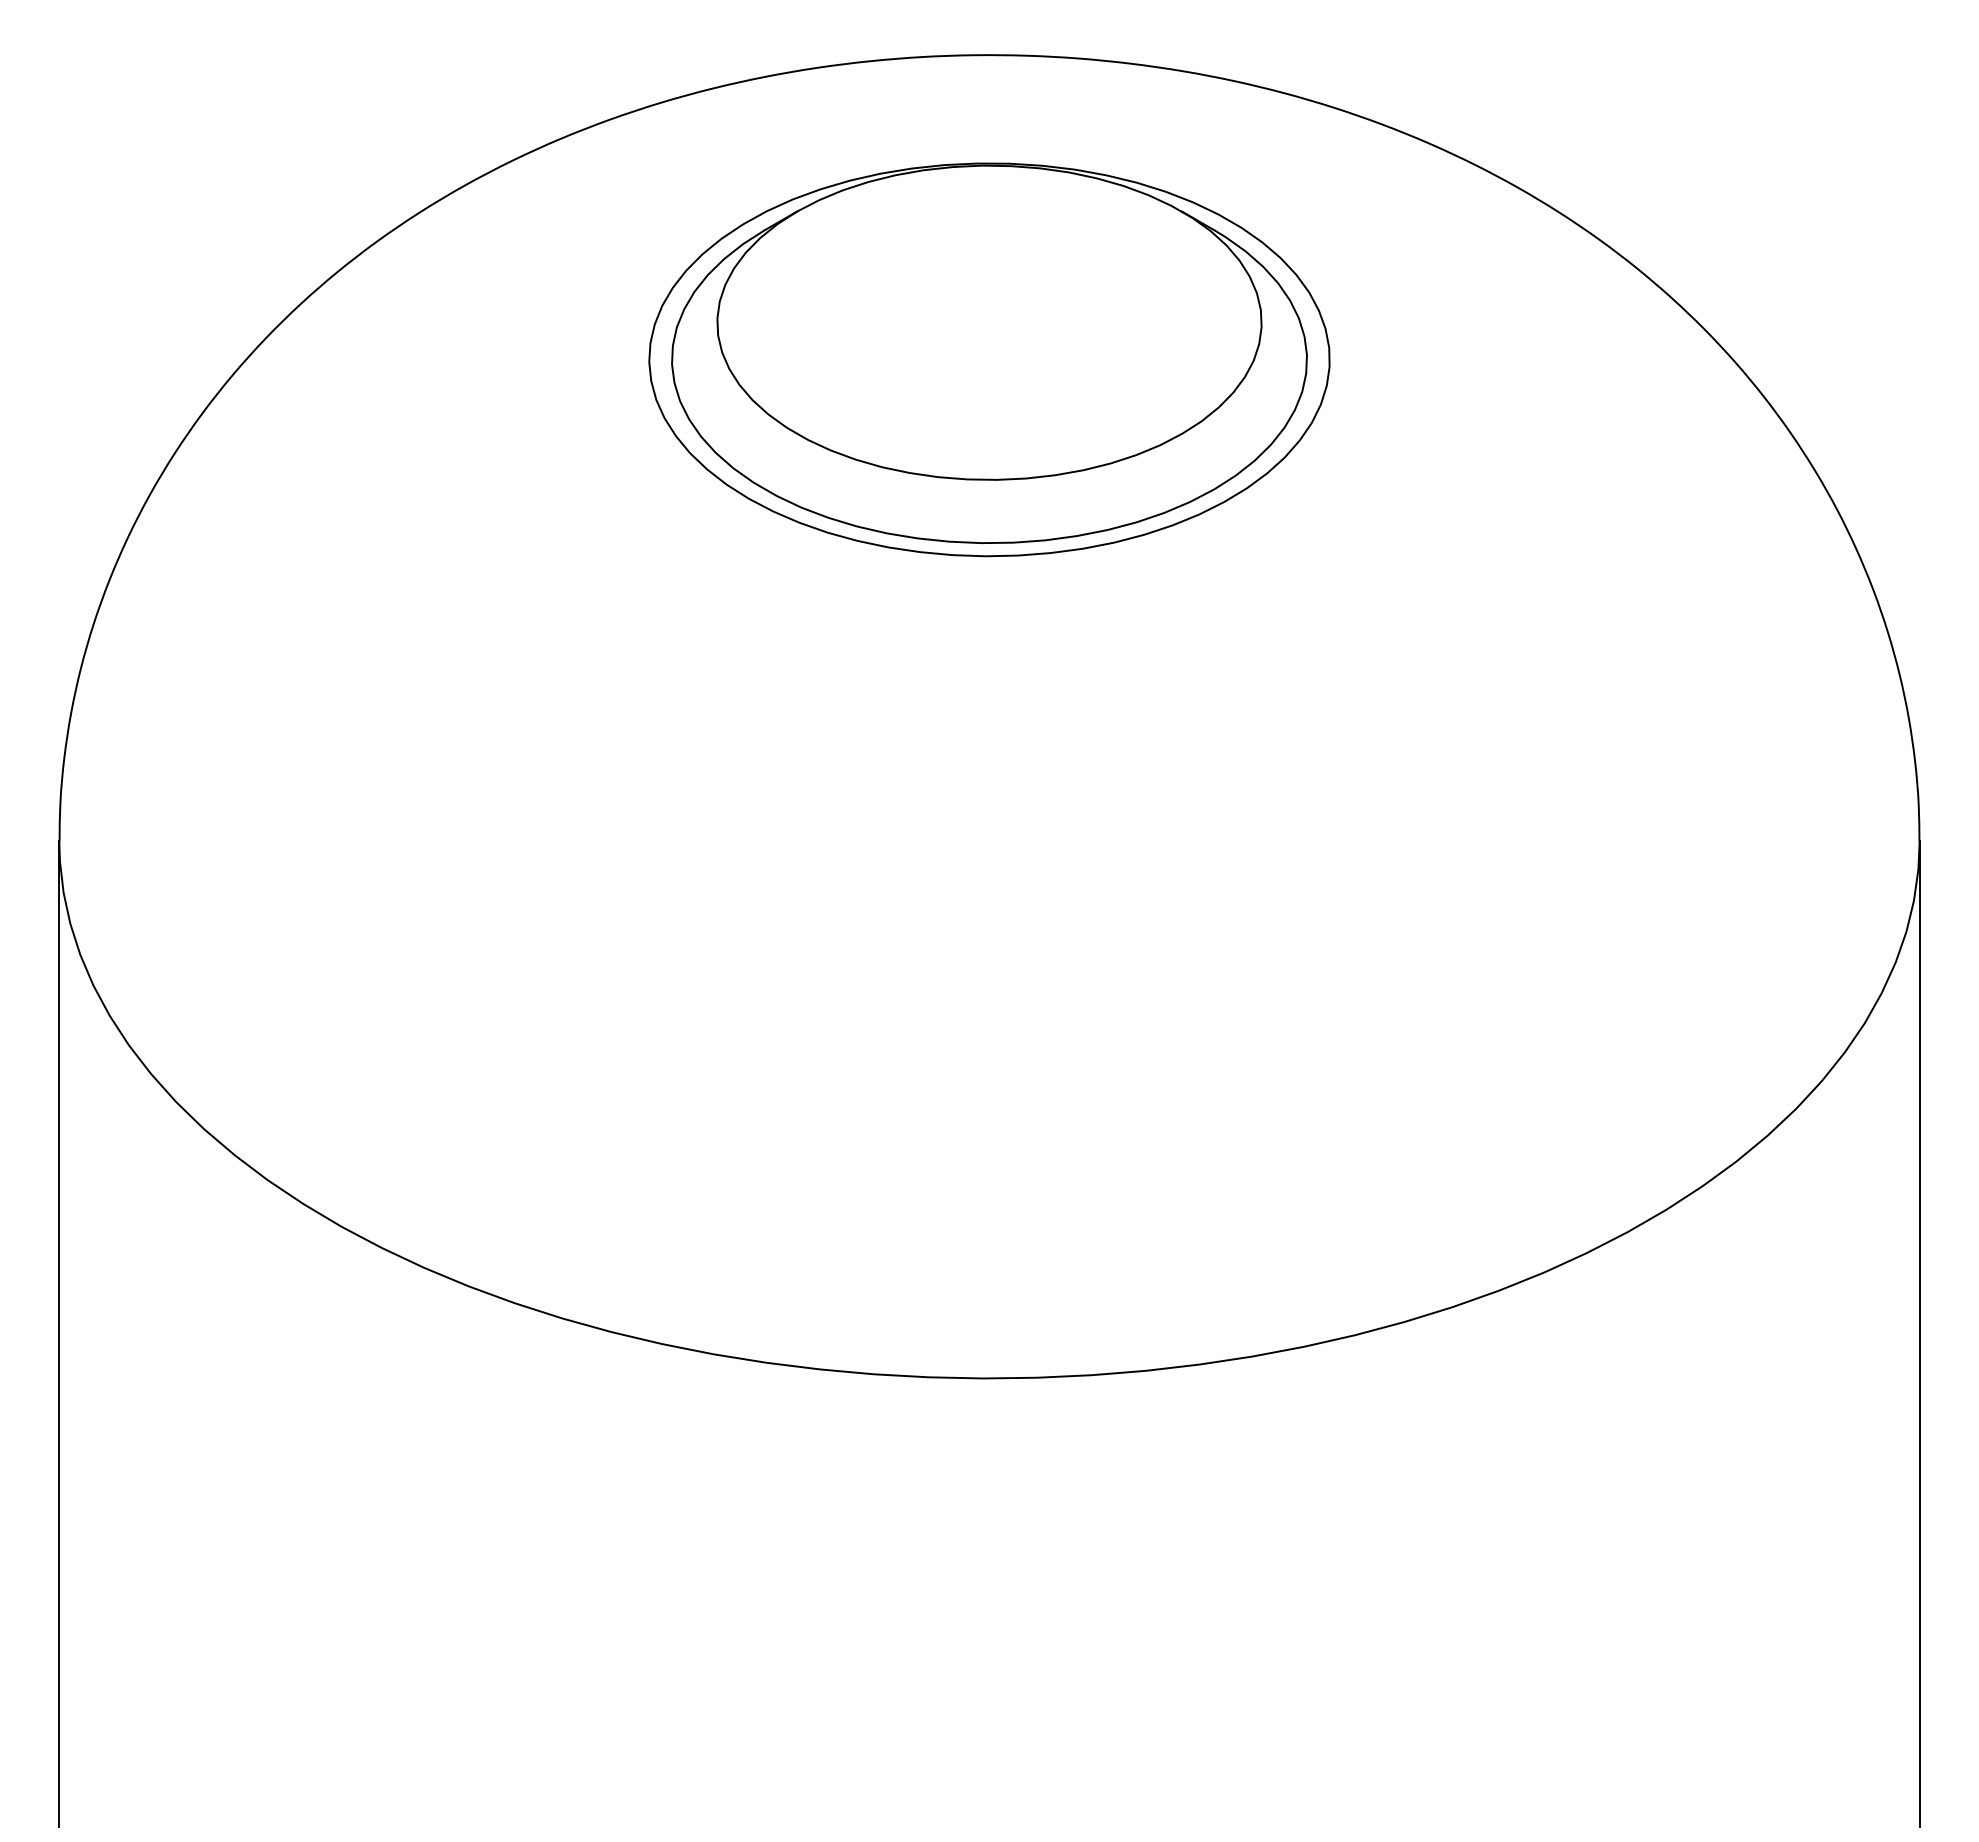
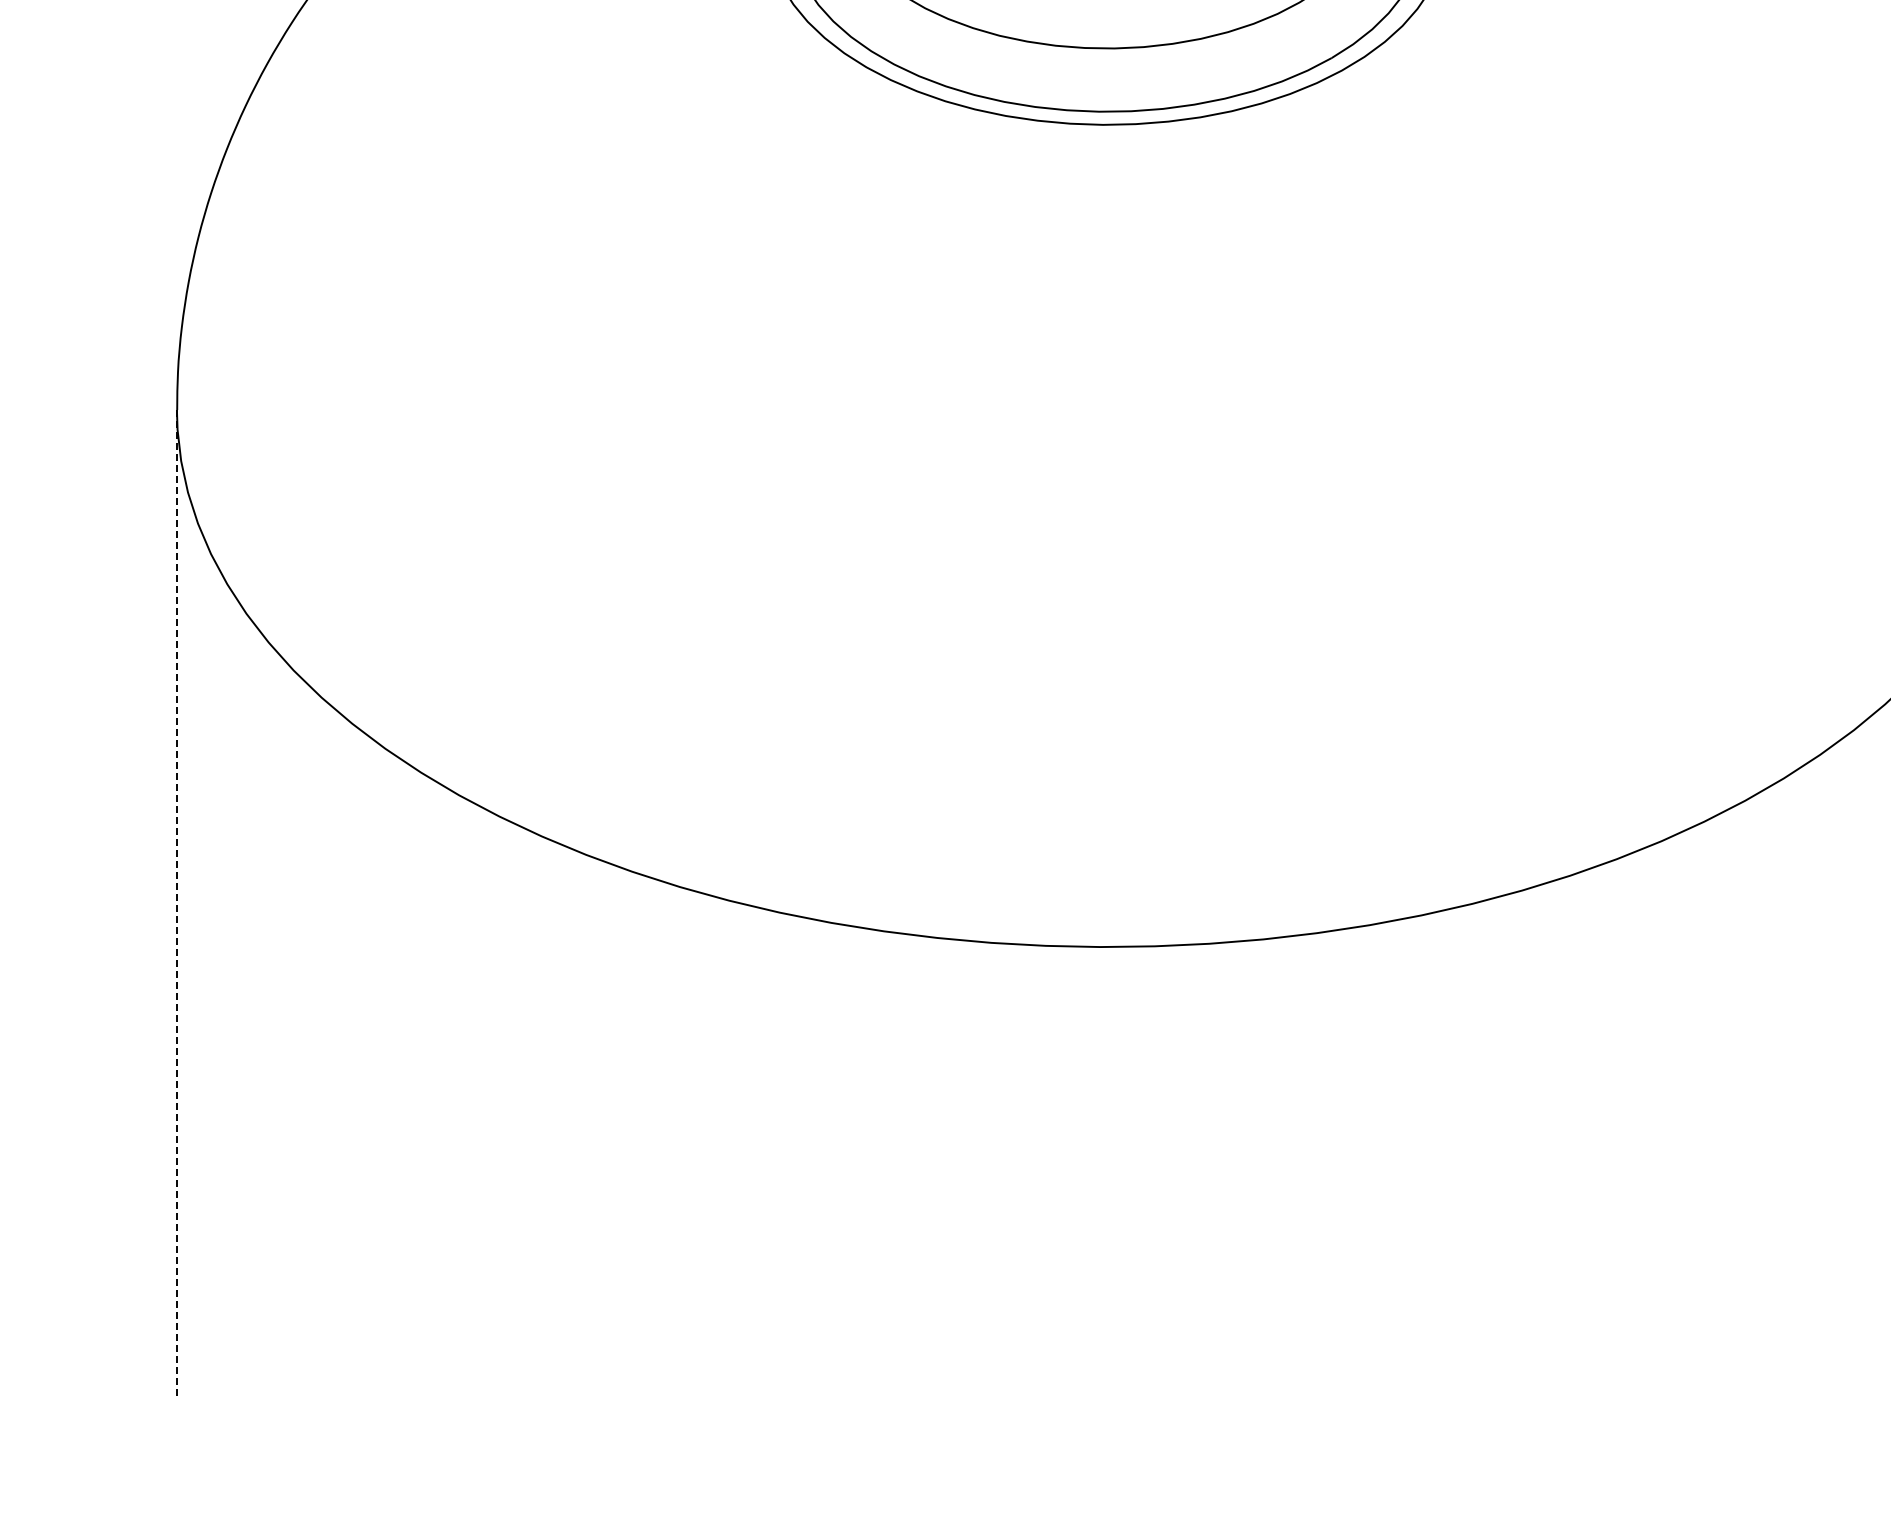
line: (59, 1334) -> (177, 903), solid -> dashed

